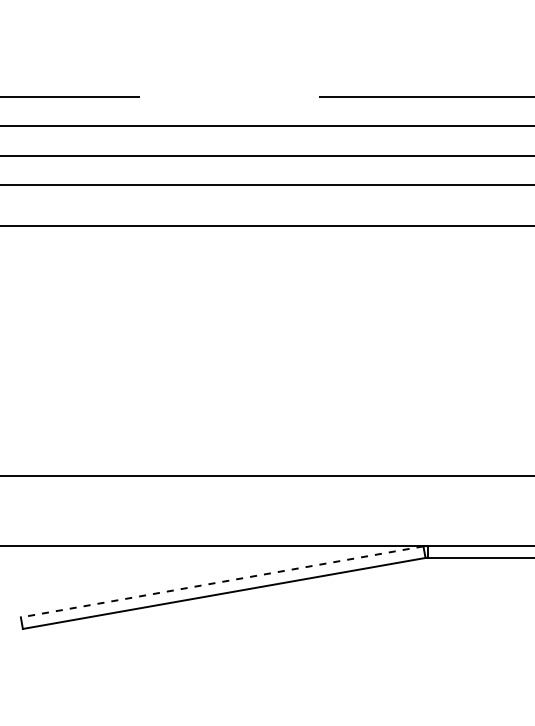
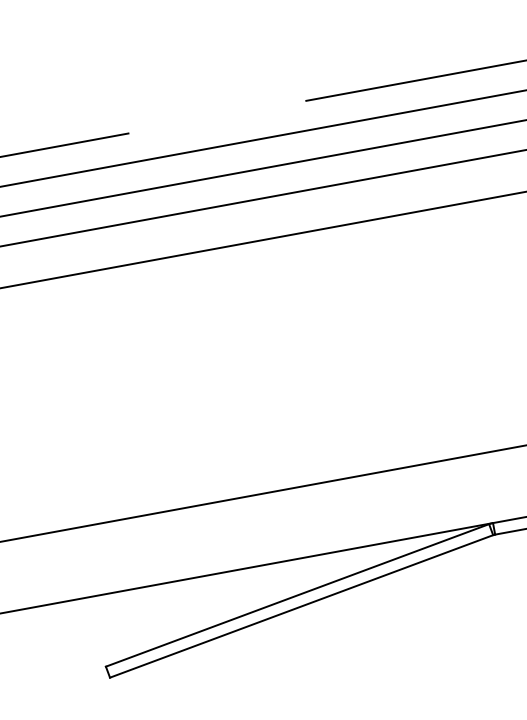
line: (221, 581) -> (296, 595), dashed -> solid

